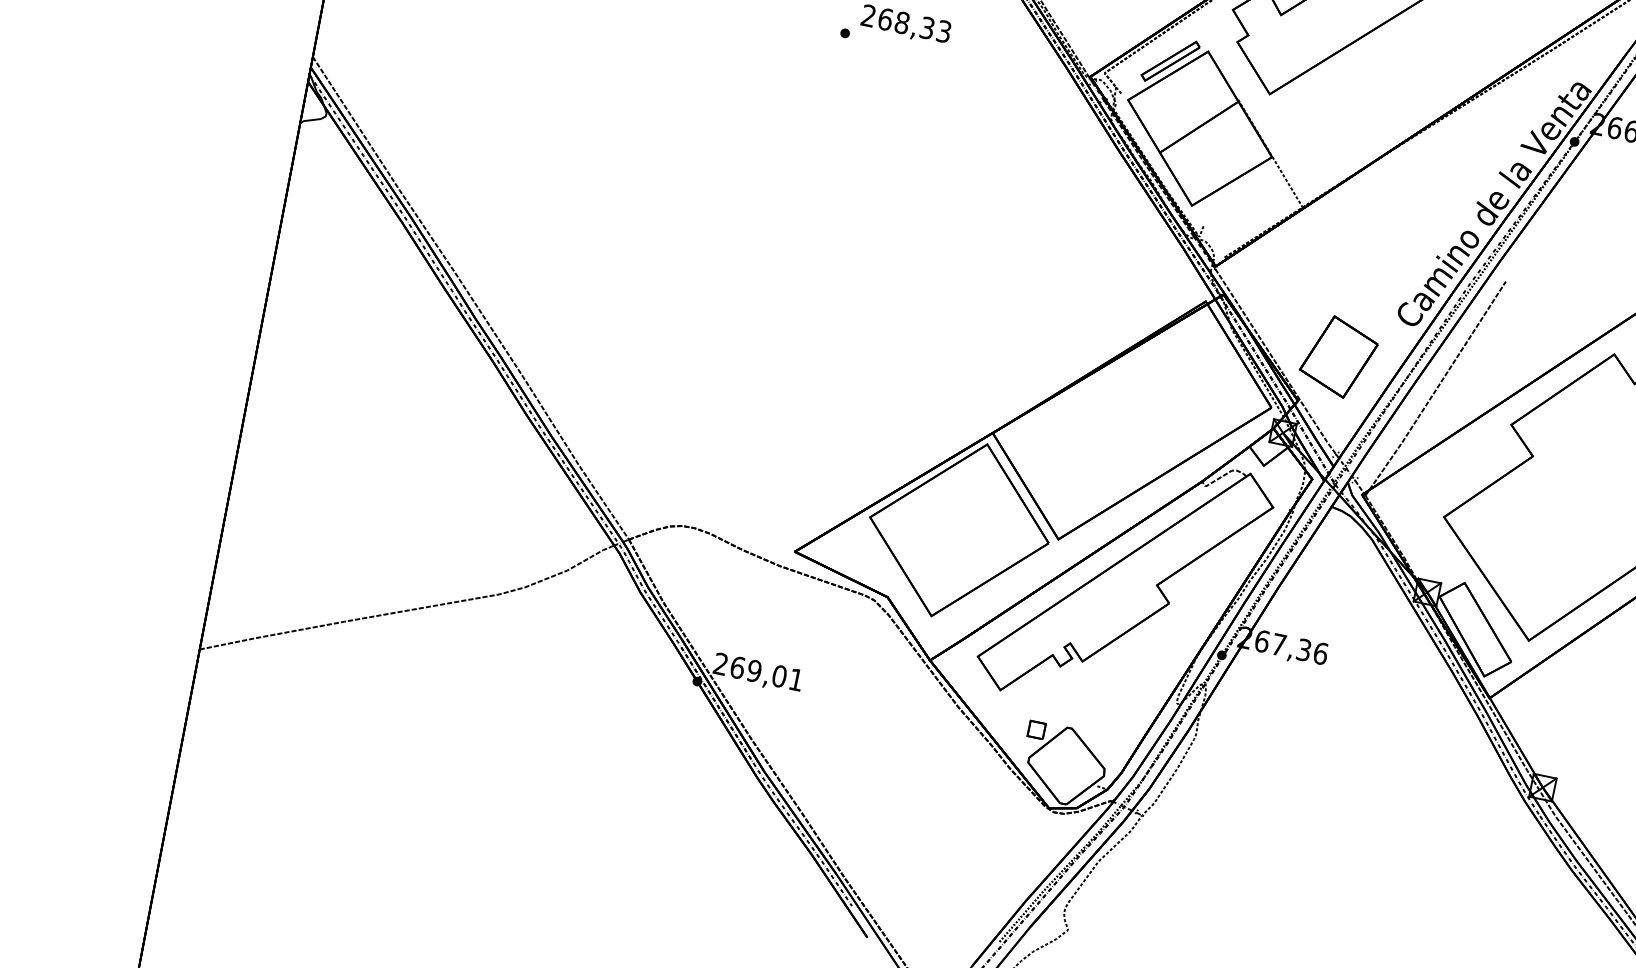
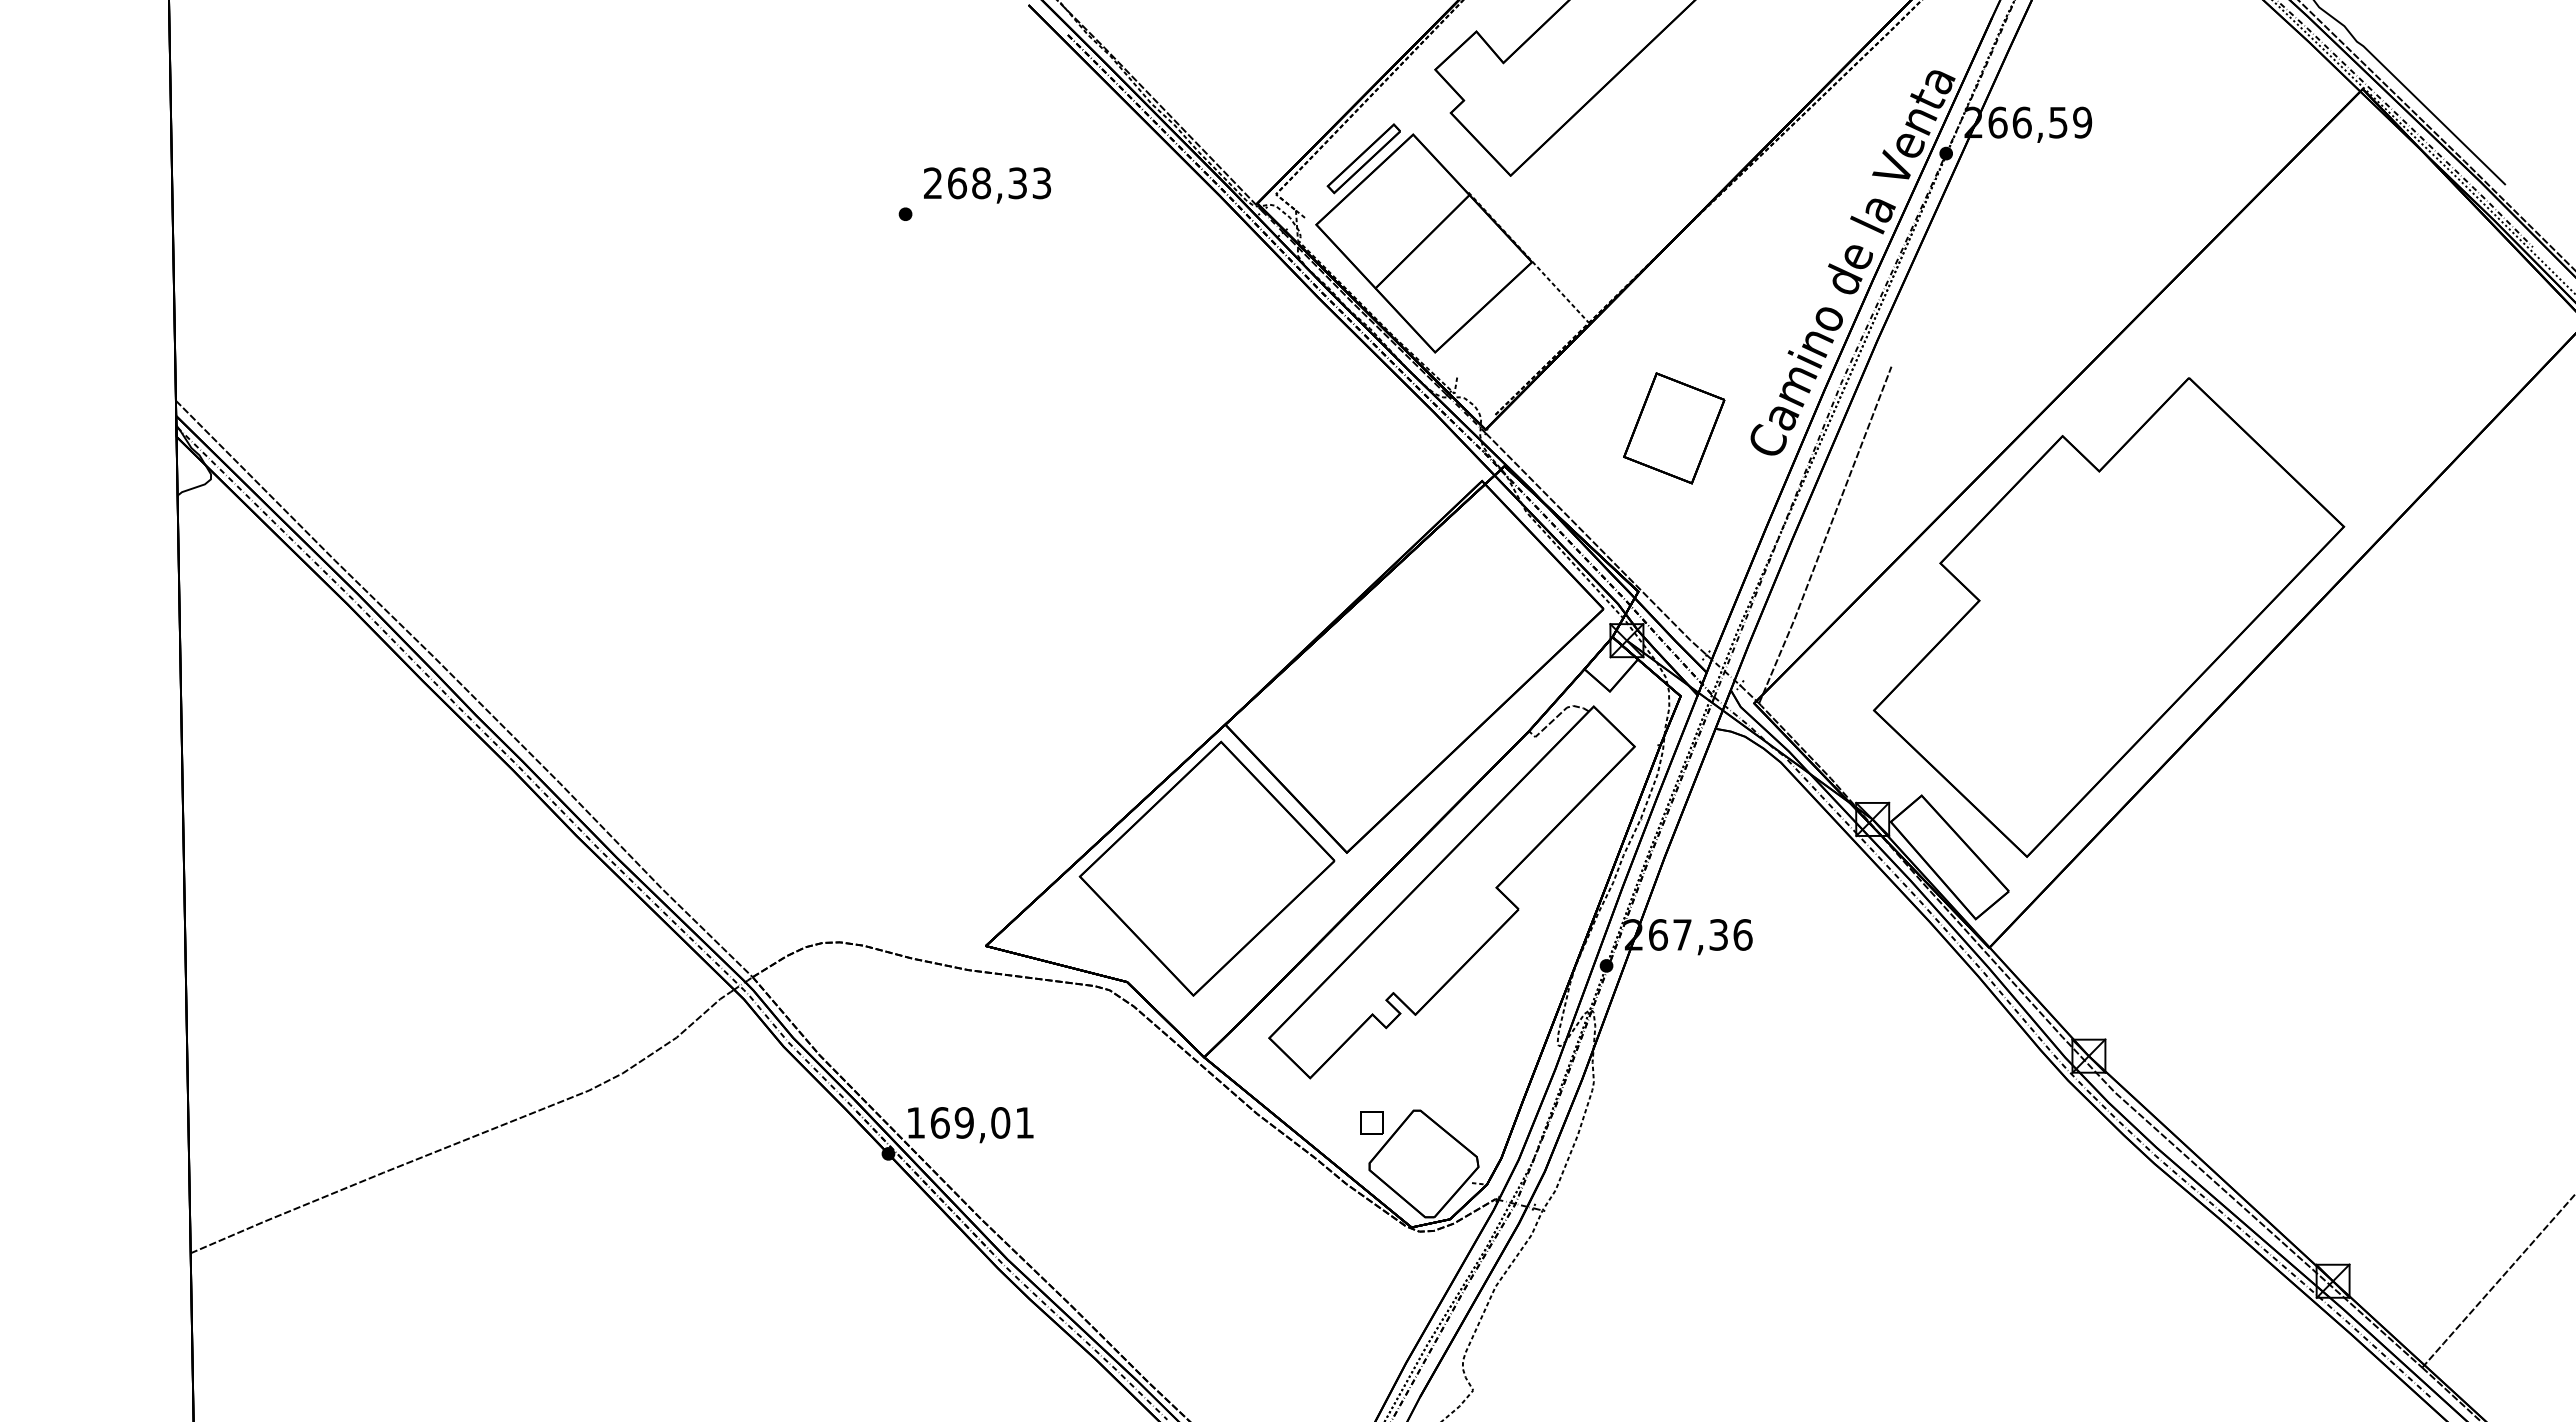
part: (1339, 357) -> (1674, 428), moved
text: (720, 663) -> (915, 1122), 269,01 -> 169,01

